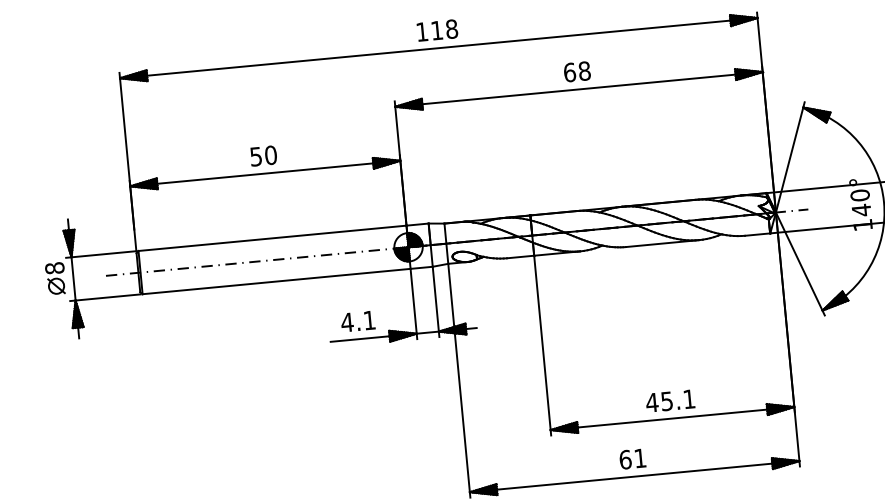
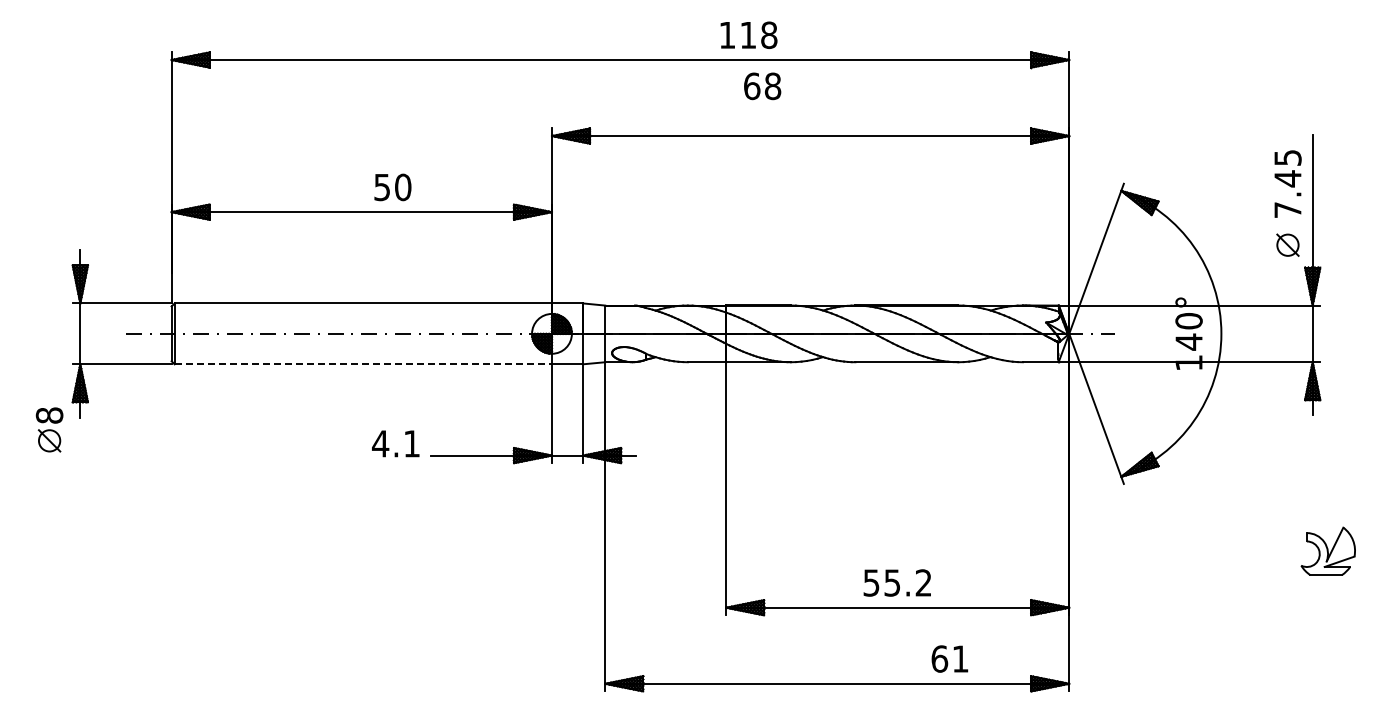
text: (437, 30) -> (748, 34), moved
text: (577, 71) -> (762, 86), moved
text: (263, 156) -> (392, 187), moved
part: (55, 278) -> (49, 429), moved
line: (276, 281) -> (363, 364), solid -> dashed
text: (357, 321) -> (395, 443), moved
text: (669, 400) -> (896, 582), 45.1 -> 55.2
text: (632, 458) -> (949, 658), moved

